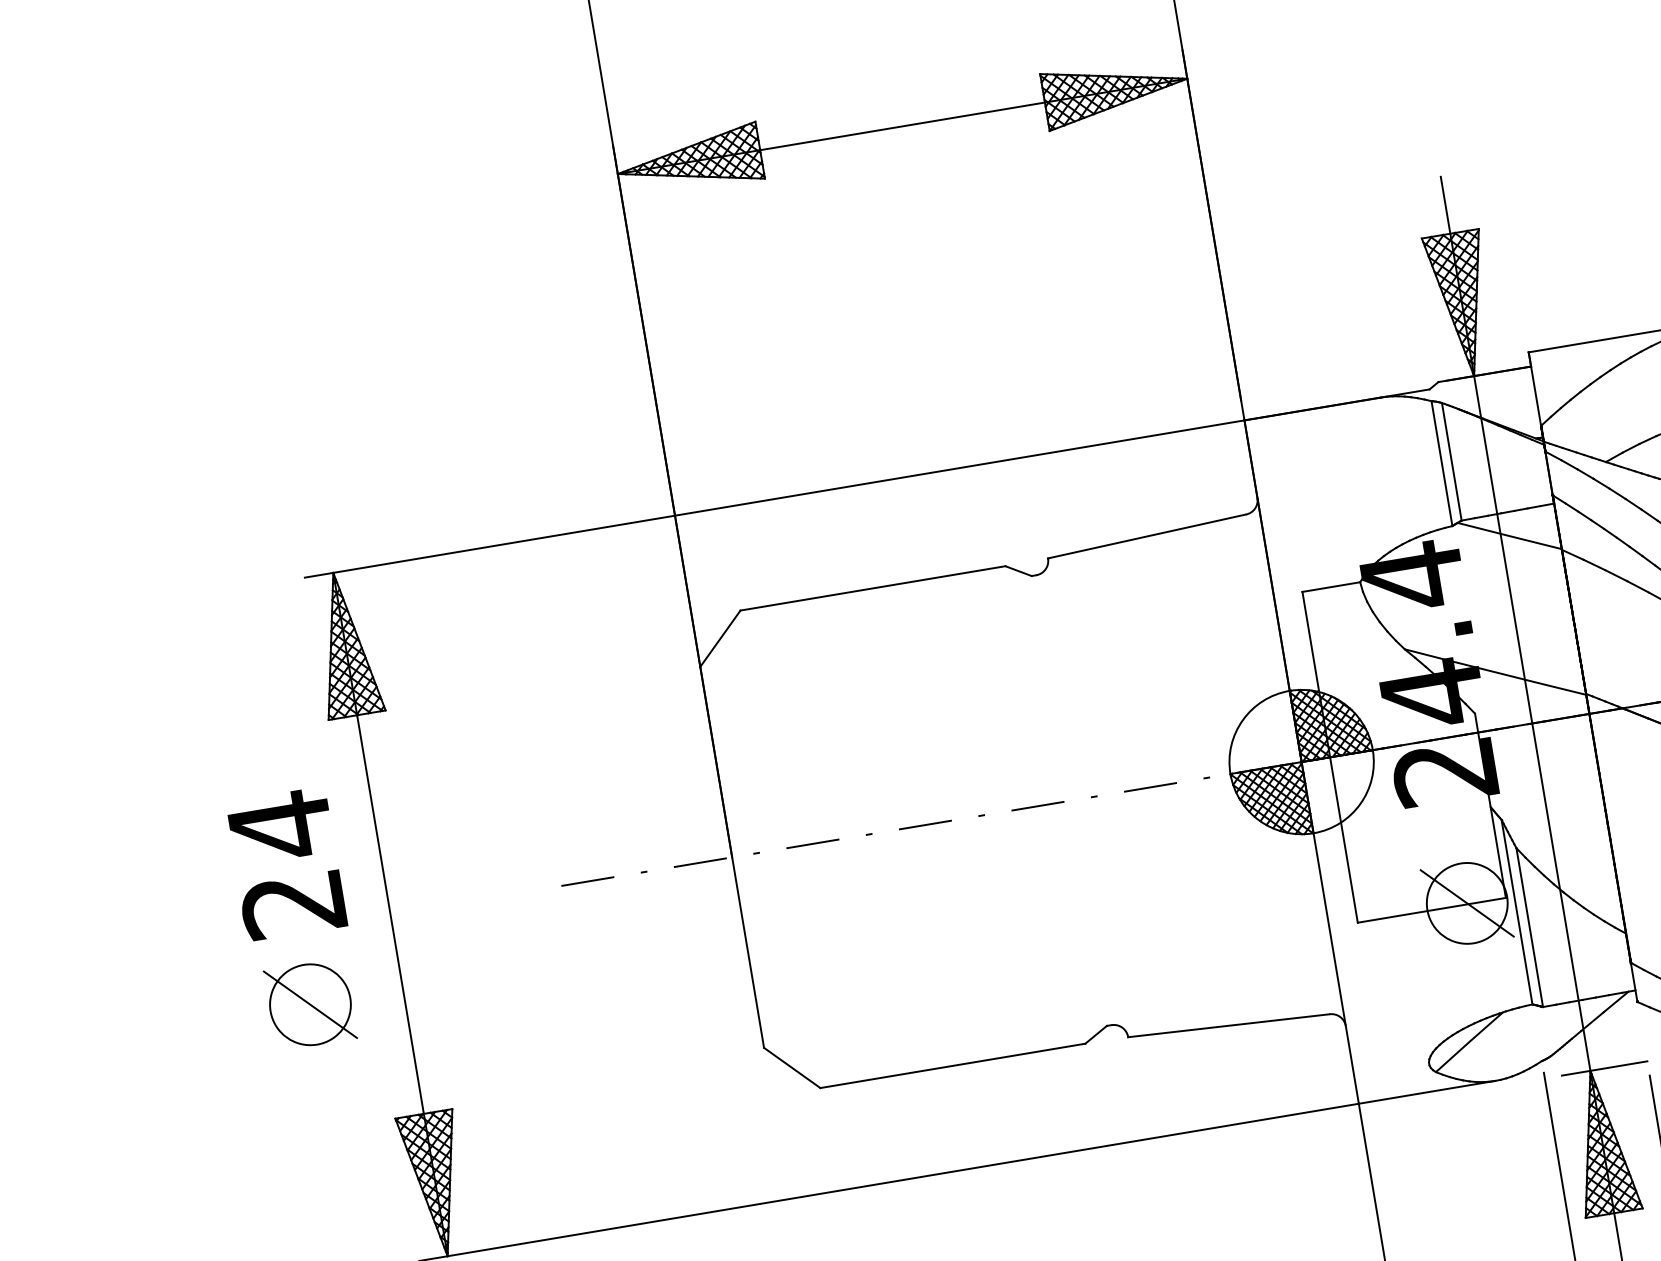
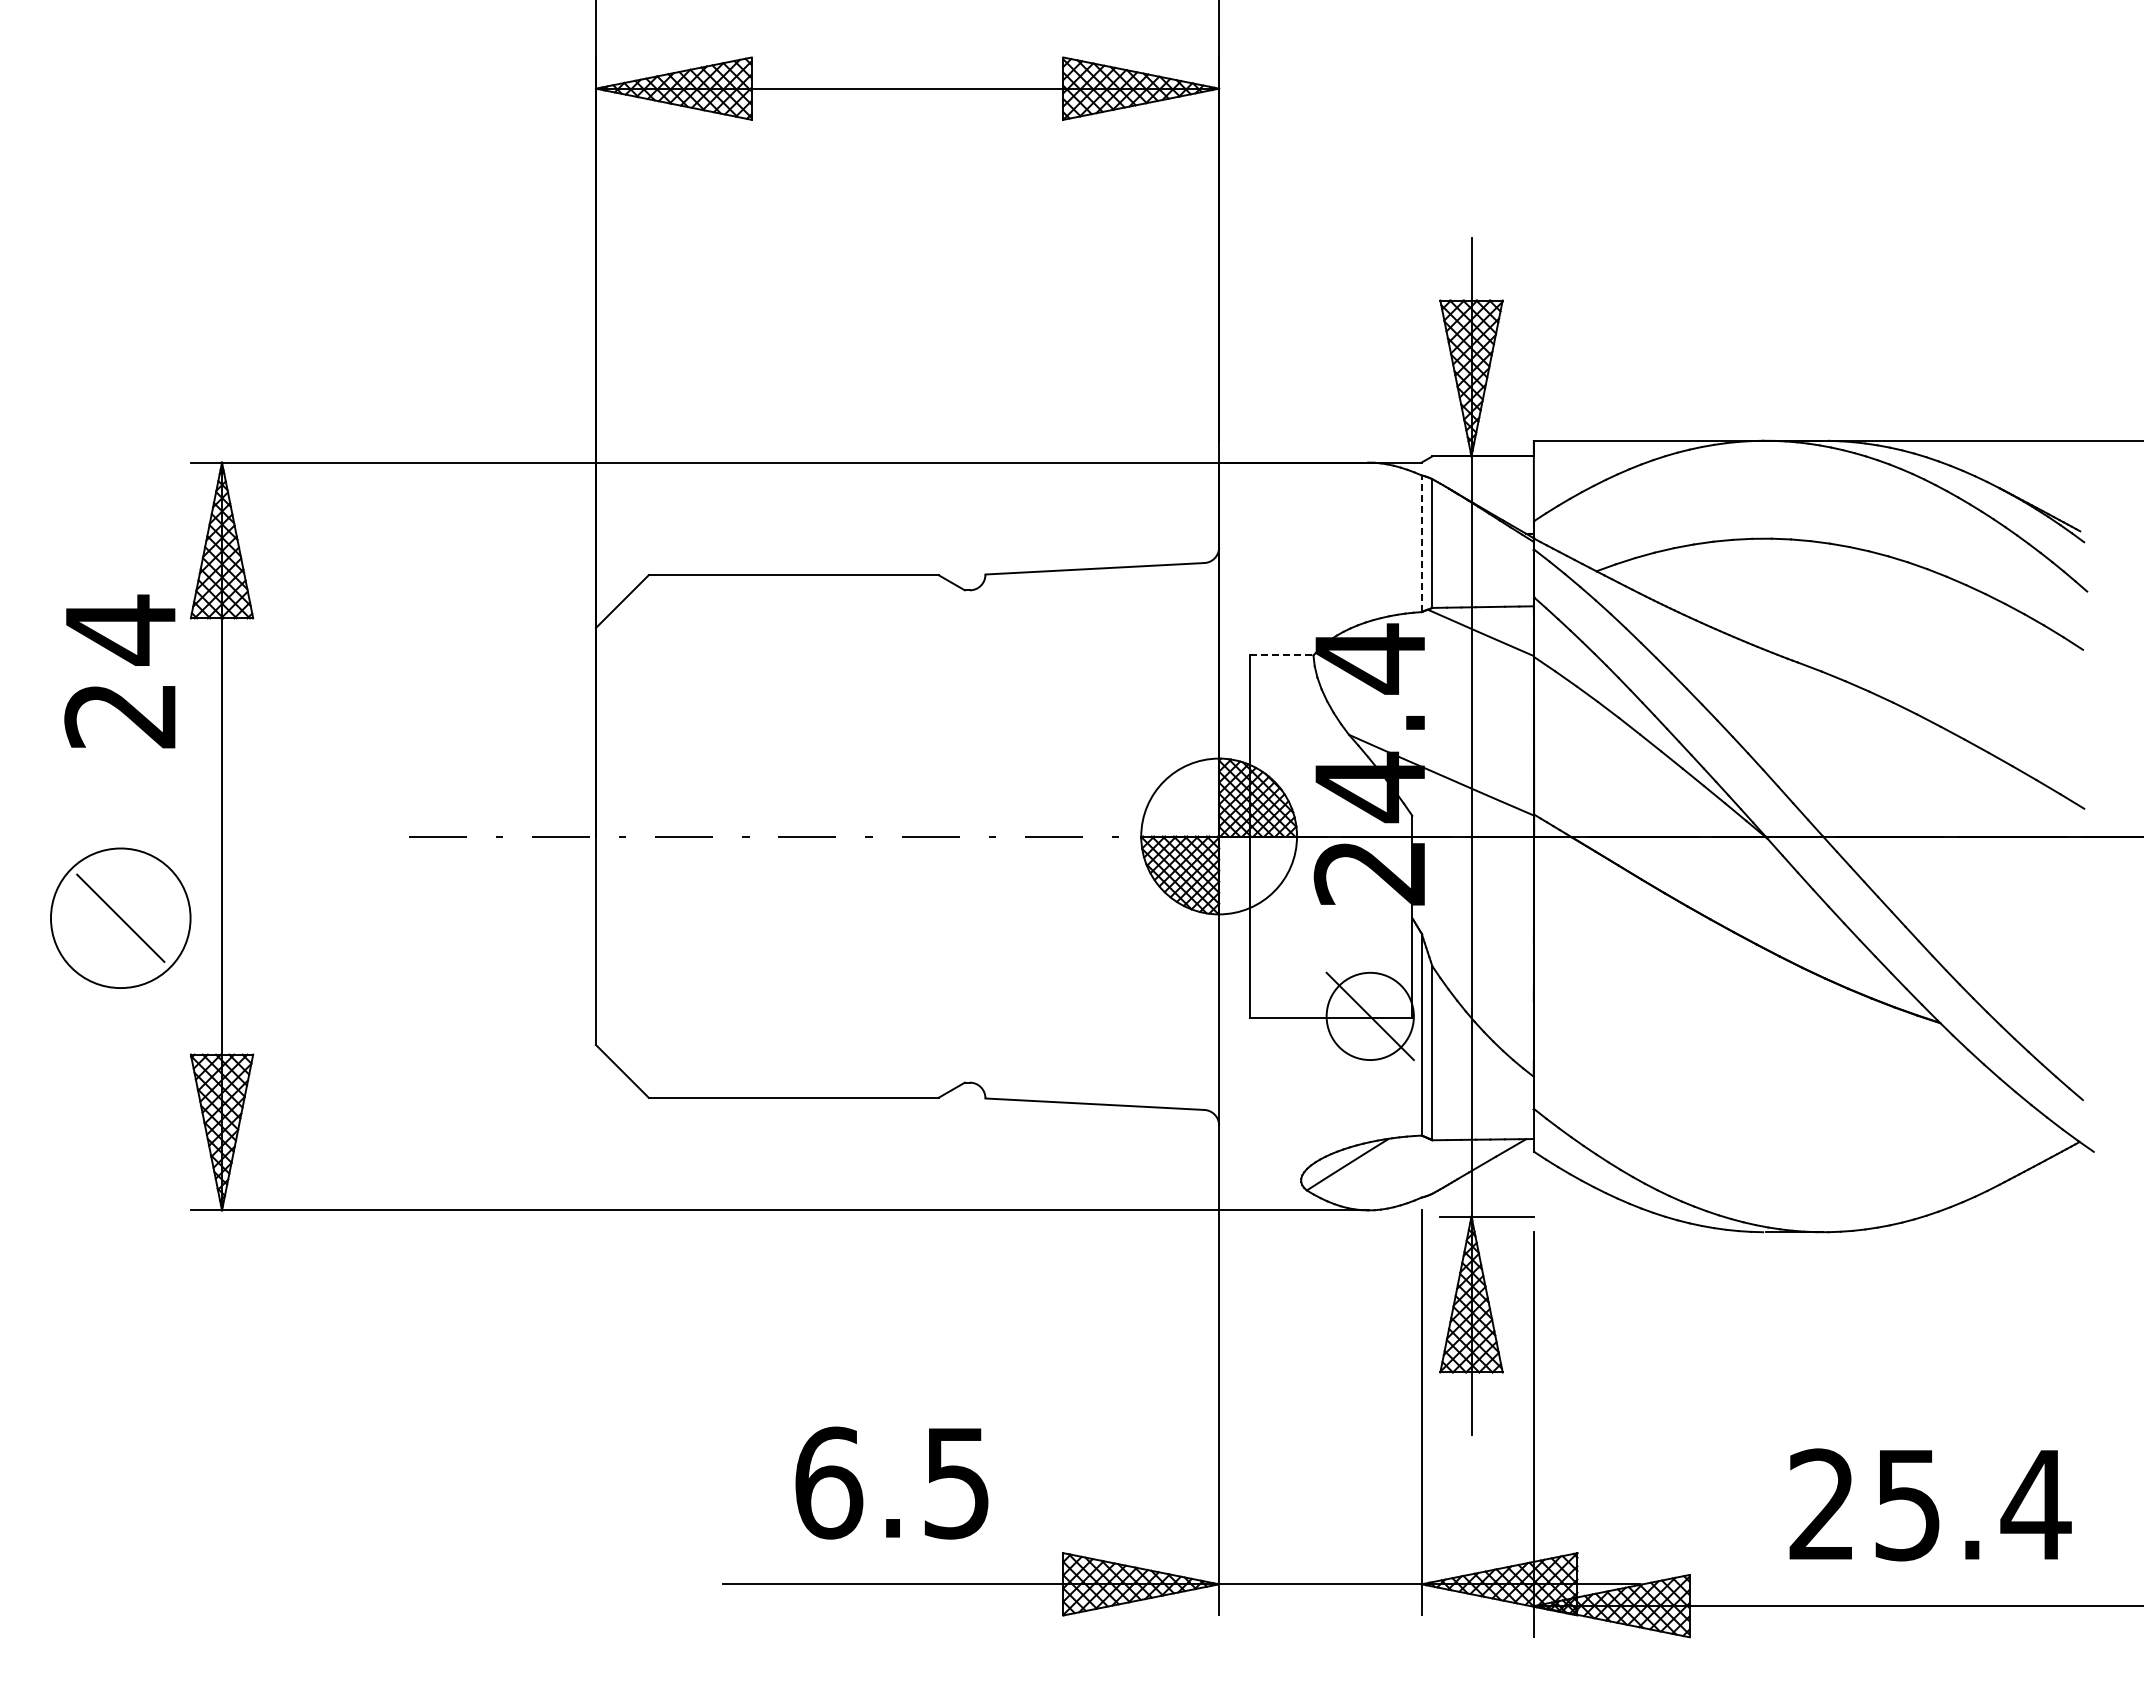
line: (1441, 463) -> (1421, 543), solid -> dashed
line: (1330, 587) -> (1281, 655), solid -> dashed
text: (285, 864) -> (119, 671), moved
circle: (310, 1004) -> (120, 917), size x1.6

